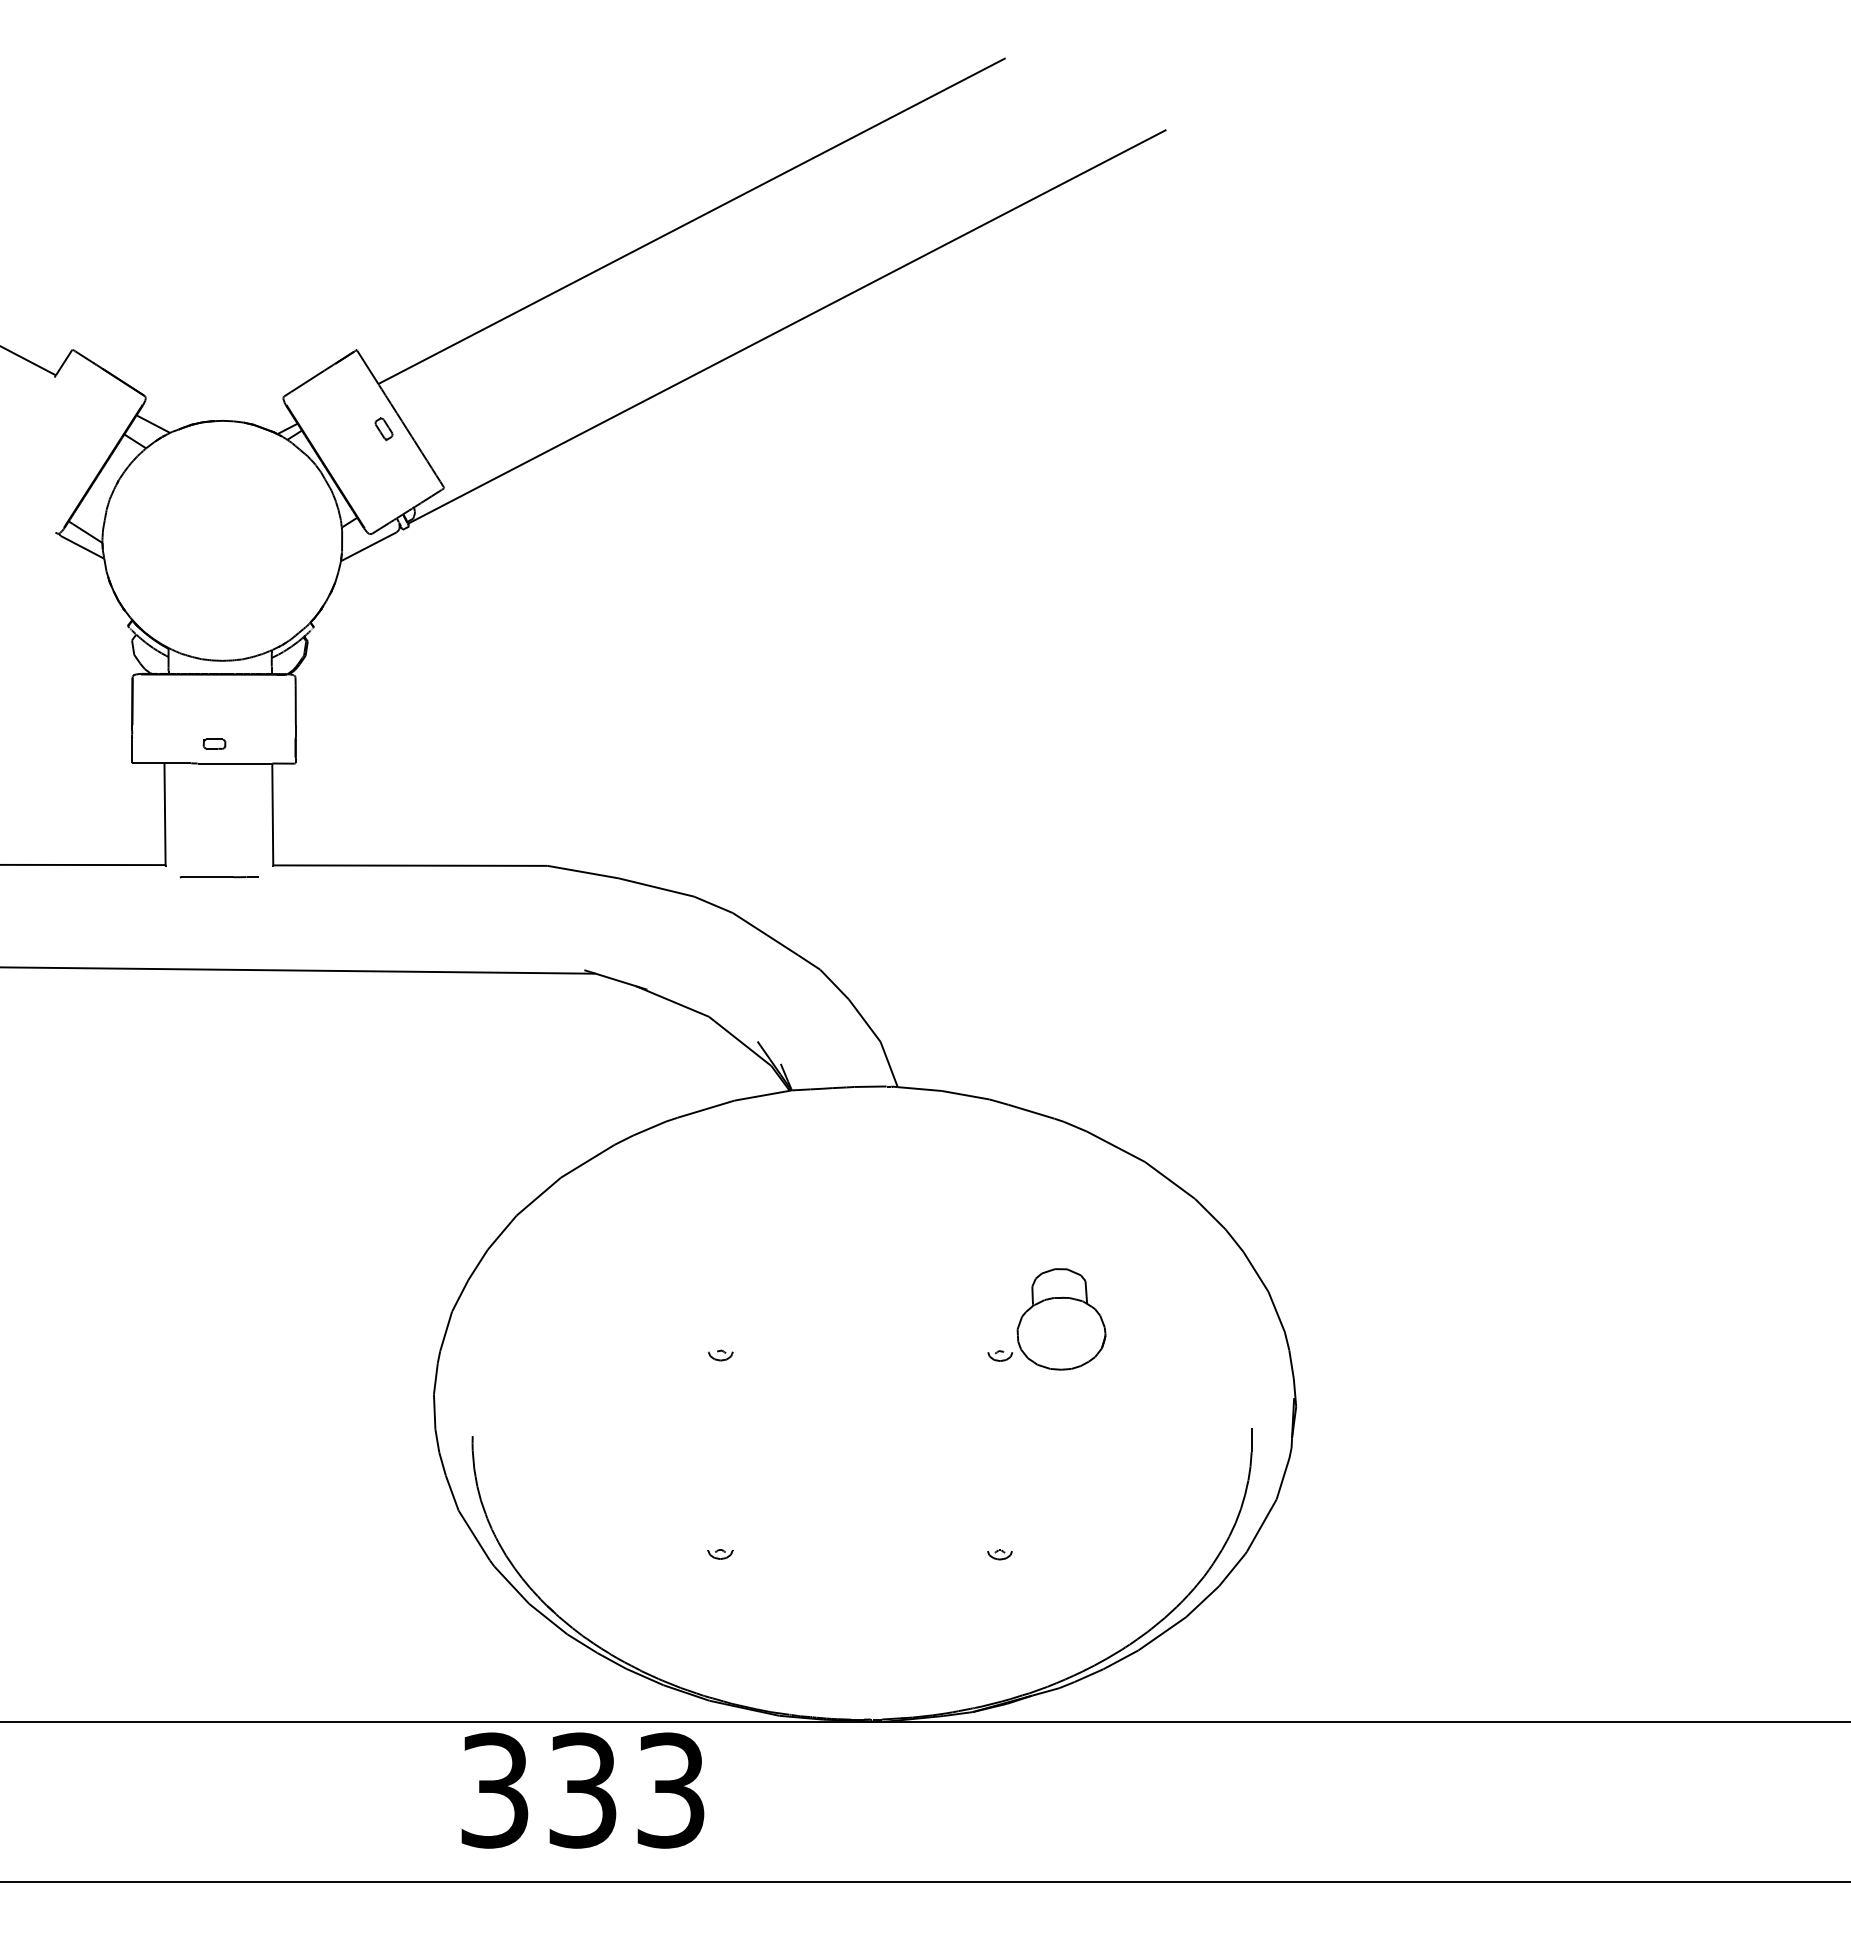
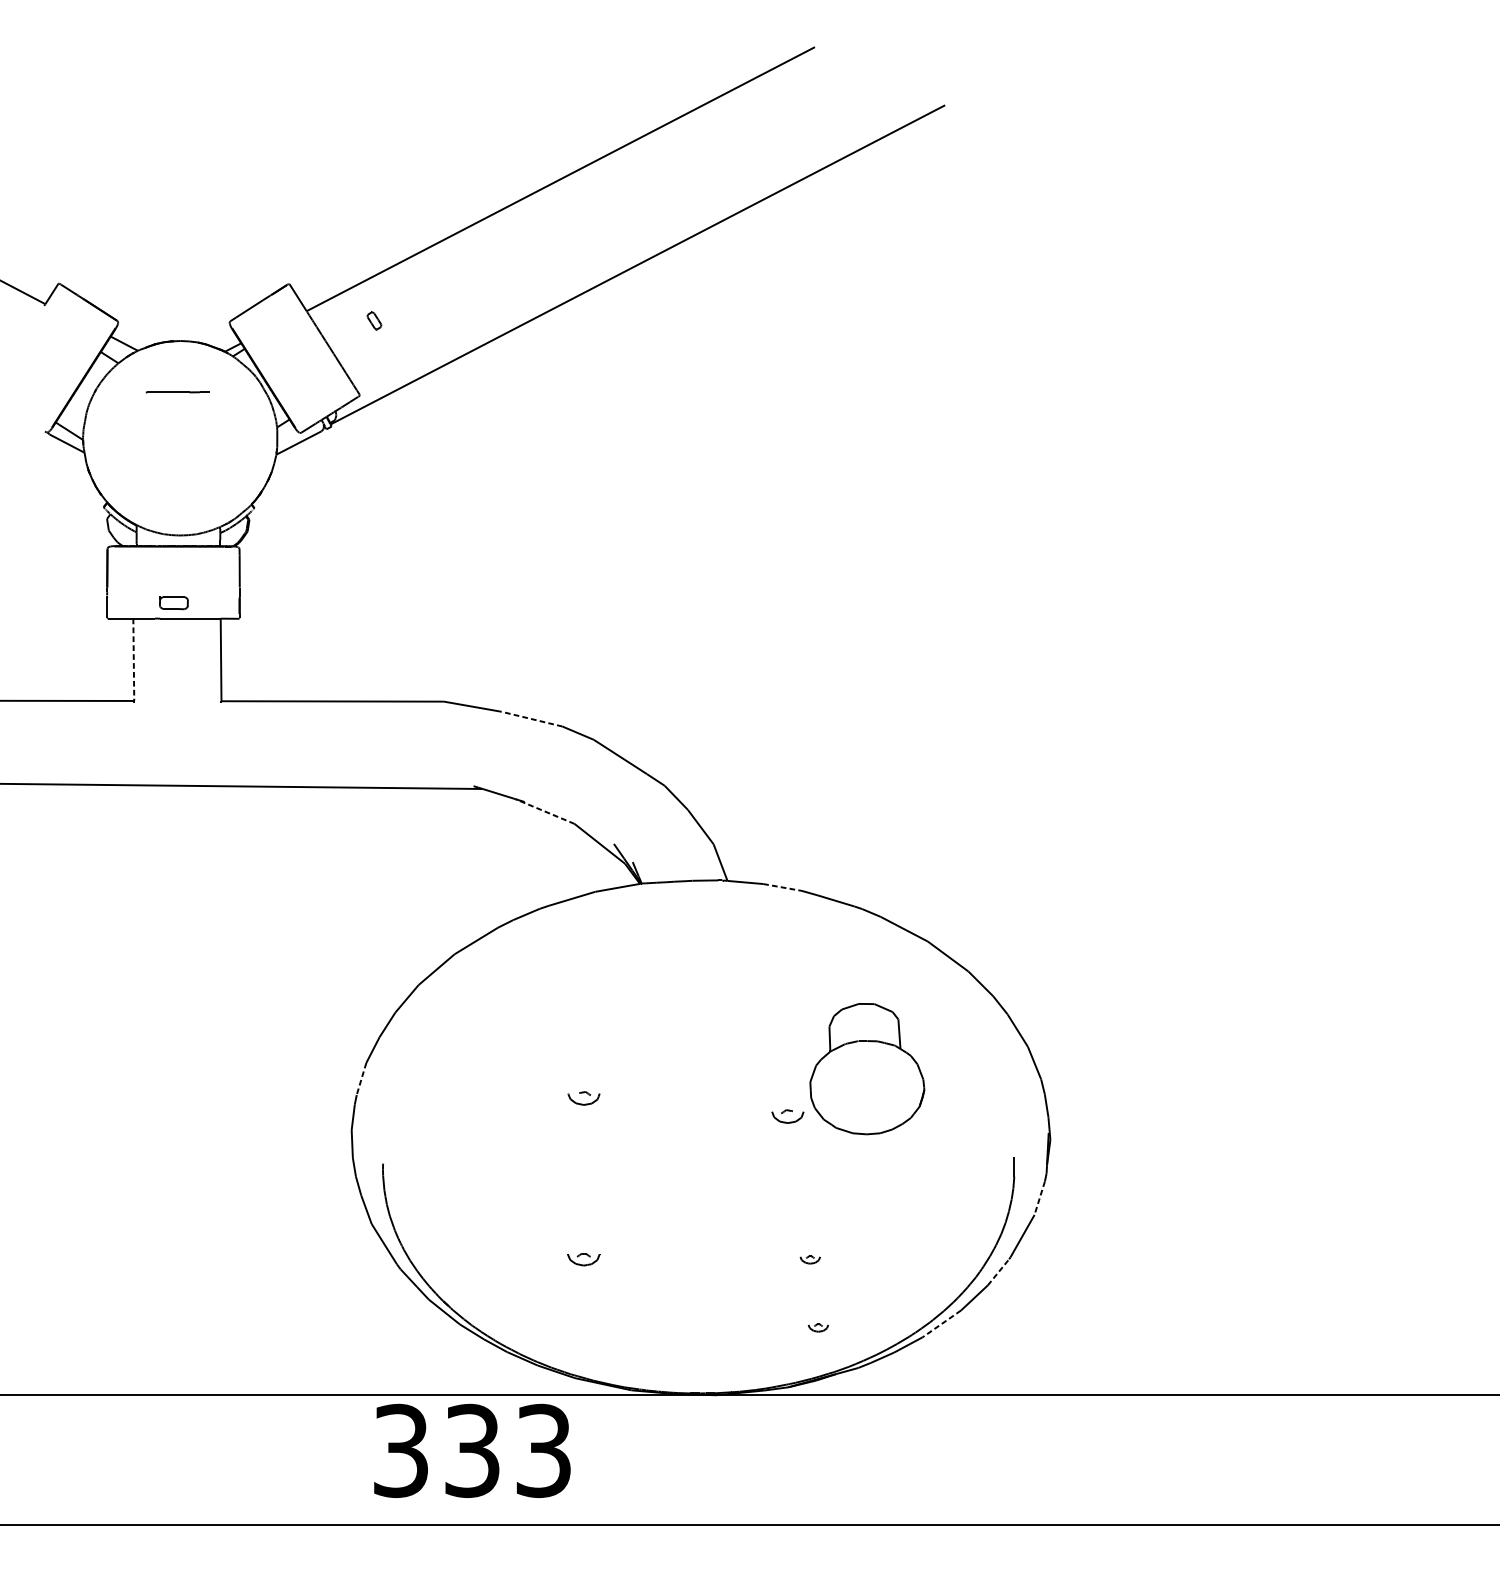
part: (383, 429) -> (374, 321), moved
part: (214, 743) -> (173, 602), size x1.6
line: (165, 814) -> (134, 659), solid -> dashed
line: (218, 877) -> (177, 392), moved
line: (656, 887) -> (532, 719), solid -> dashed
line: (672, 1001) -> (544, 811), solid -> dashed
line: (966, 1095) -> (783, 887), solid -> dashed
part: (1046, 1319) -> (848, 1069), size x1.6
line: (446, 1331) -> (361, 1078), solid -> dashed
part: (720, 1355) -> (583, 1098), size x1.6
line: (1283, 1478) -> (1040, 1198), solid -> dashed
part: (720, 1554) -> (583, 1259), size x1.6
line: (1232, 1570) -> (998, 1272), solid -> dashed
line: (1161, 1634) -> (941, 1324), solid -> dashed
part: (1009, 1638) -> (818, 1327), added

